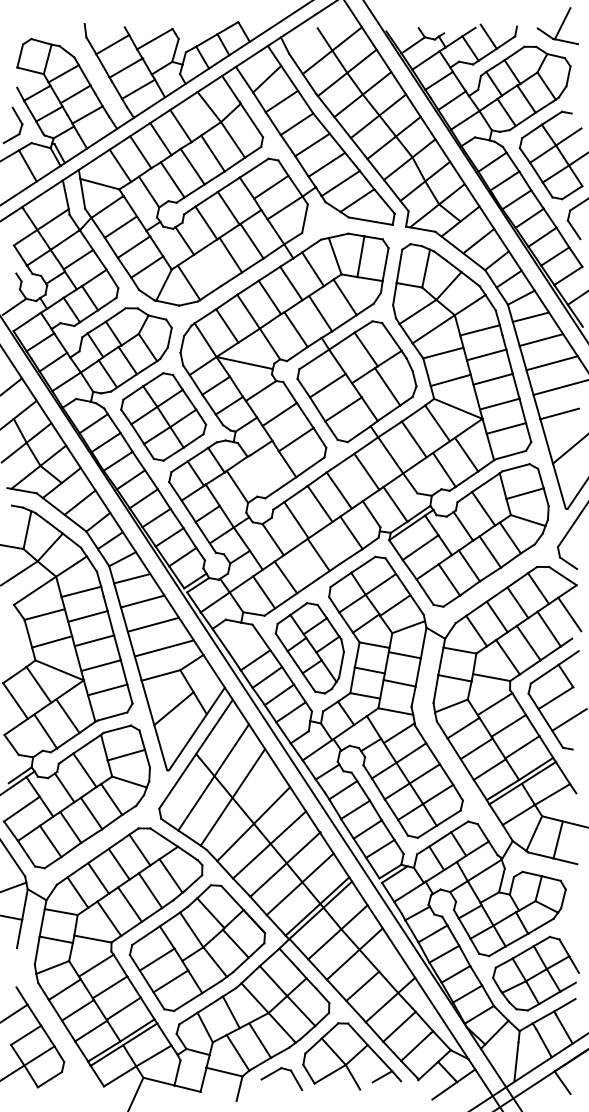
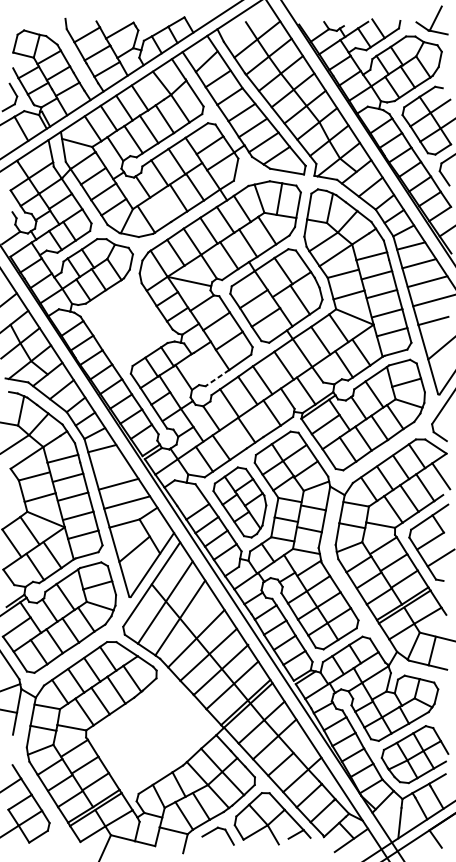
part: (163, 416) -> (126, 322), removed
line: (280, 487) -> (217, 377), solid -> dashed
line: (142, 601) -> (110, 466), removed
part: (197, 948) -> (152, 735), removed

